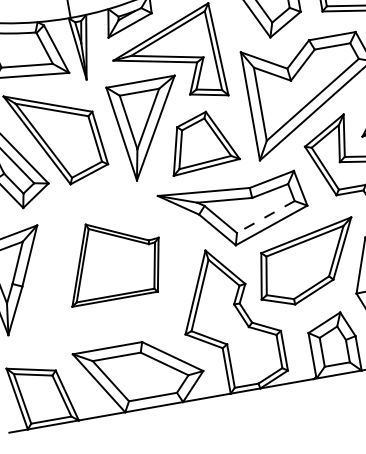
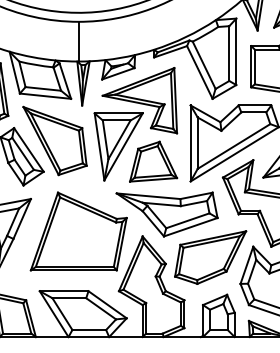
line: (265, 216) -> (187, 220), dashed -> solid
part: (112, 259) -> (78, 231), size x1.43

